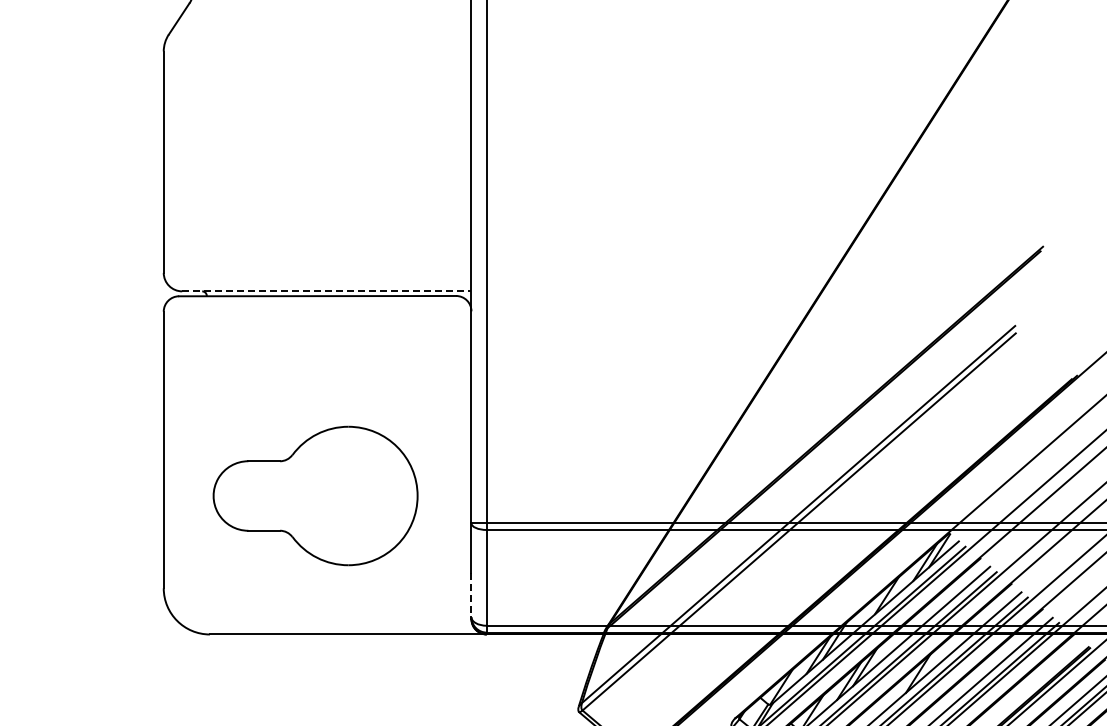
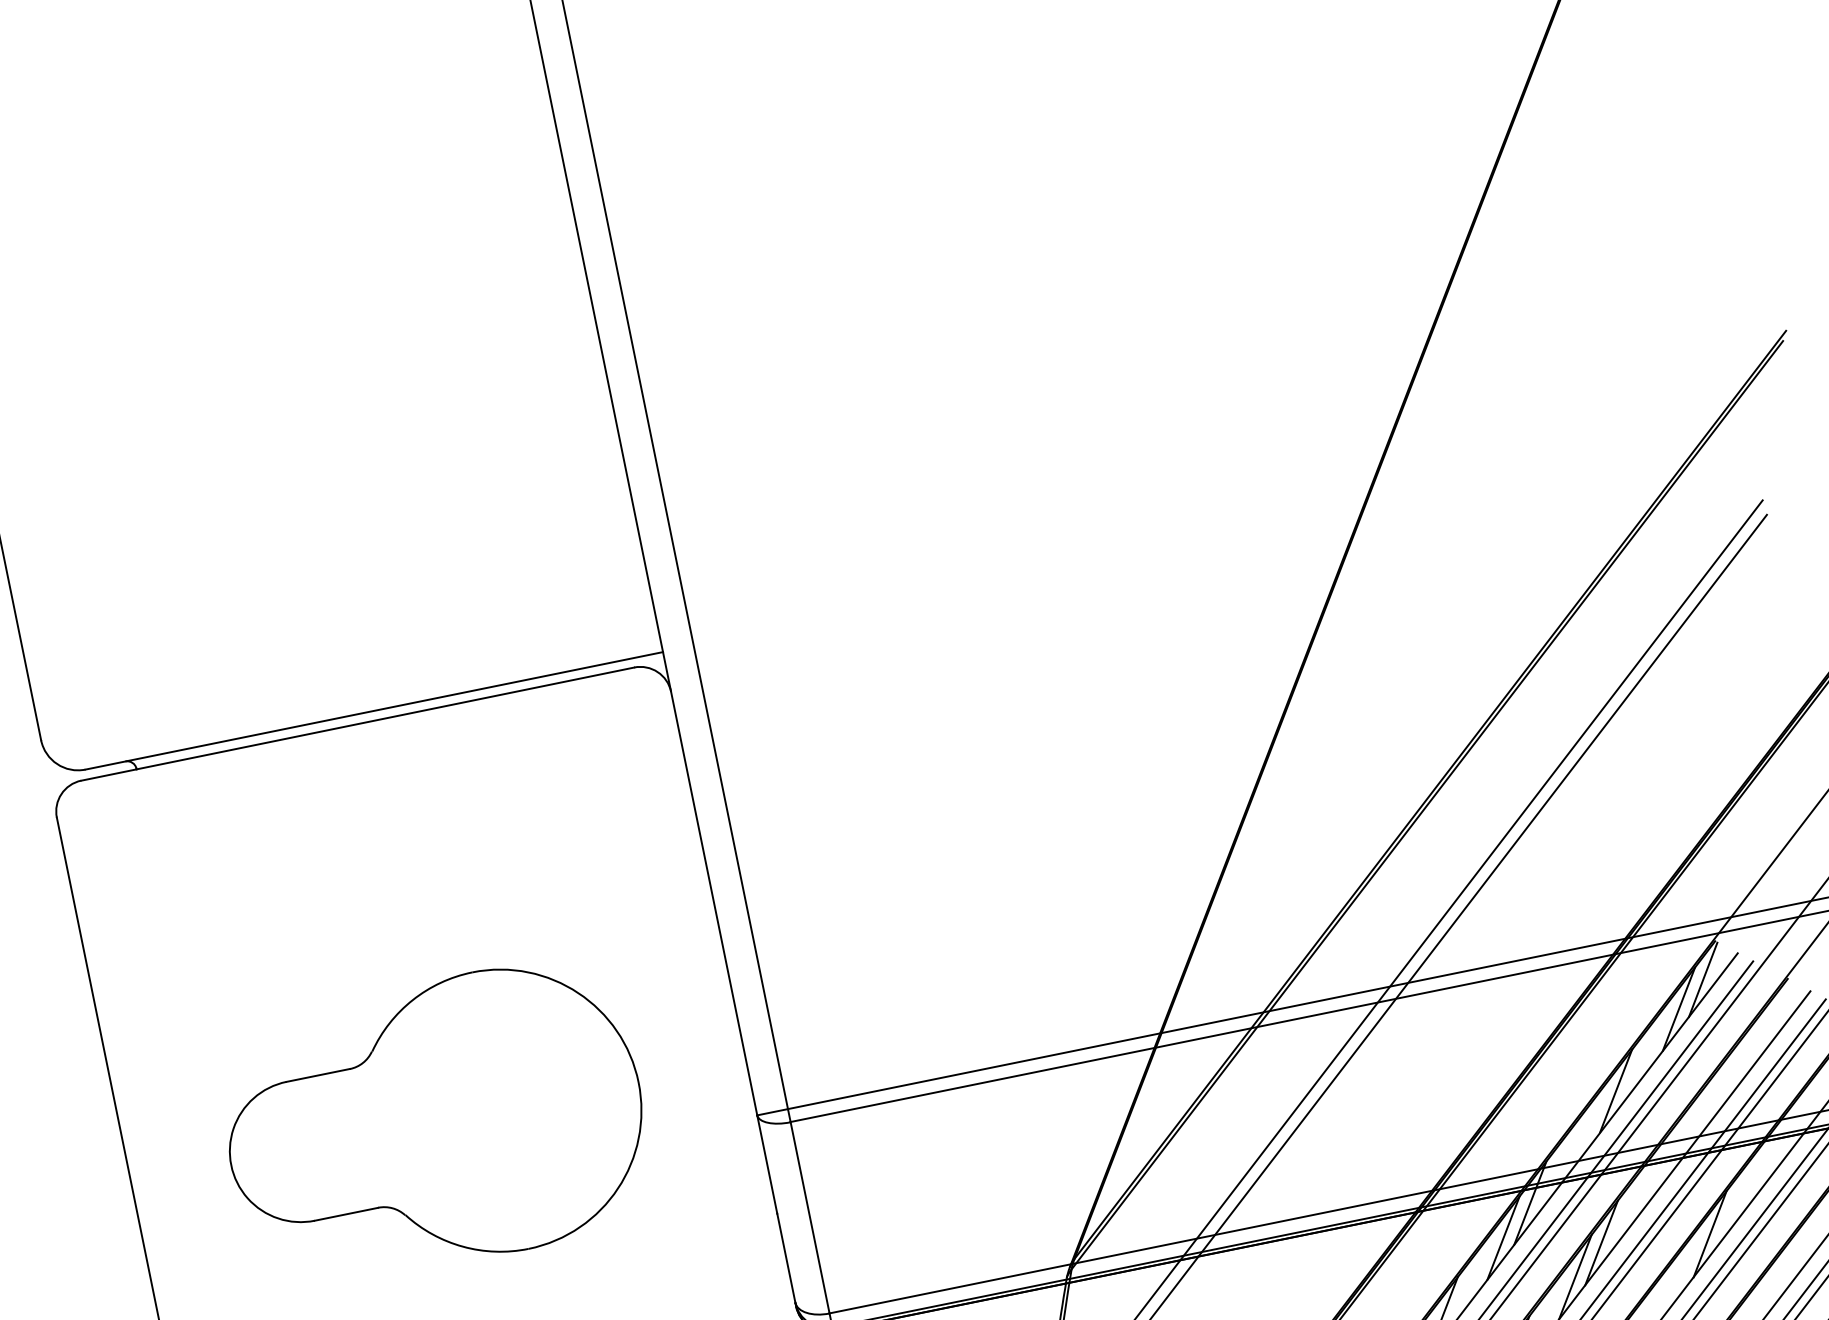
line: (326, 291) -> (373, 711), dashed -> solid
line: (471, 595) -> (786, 1259), dashed -> solid

